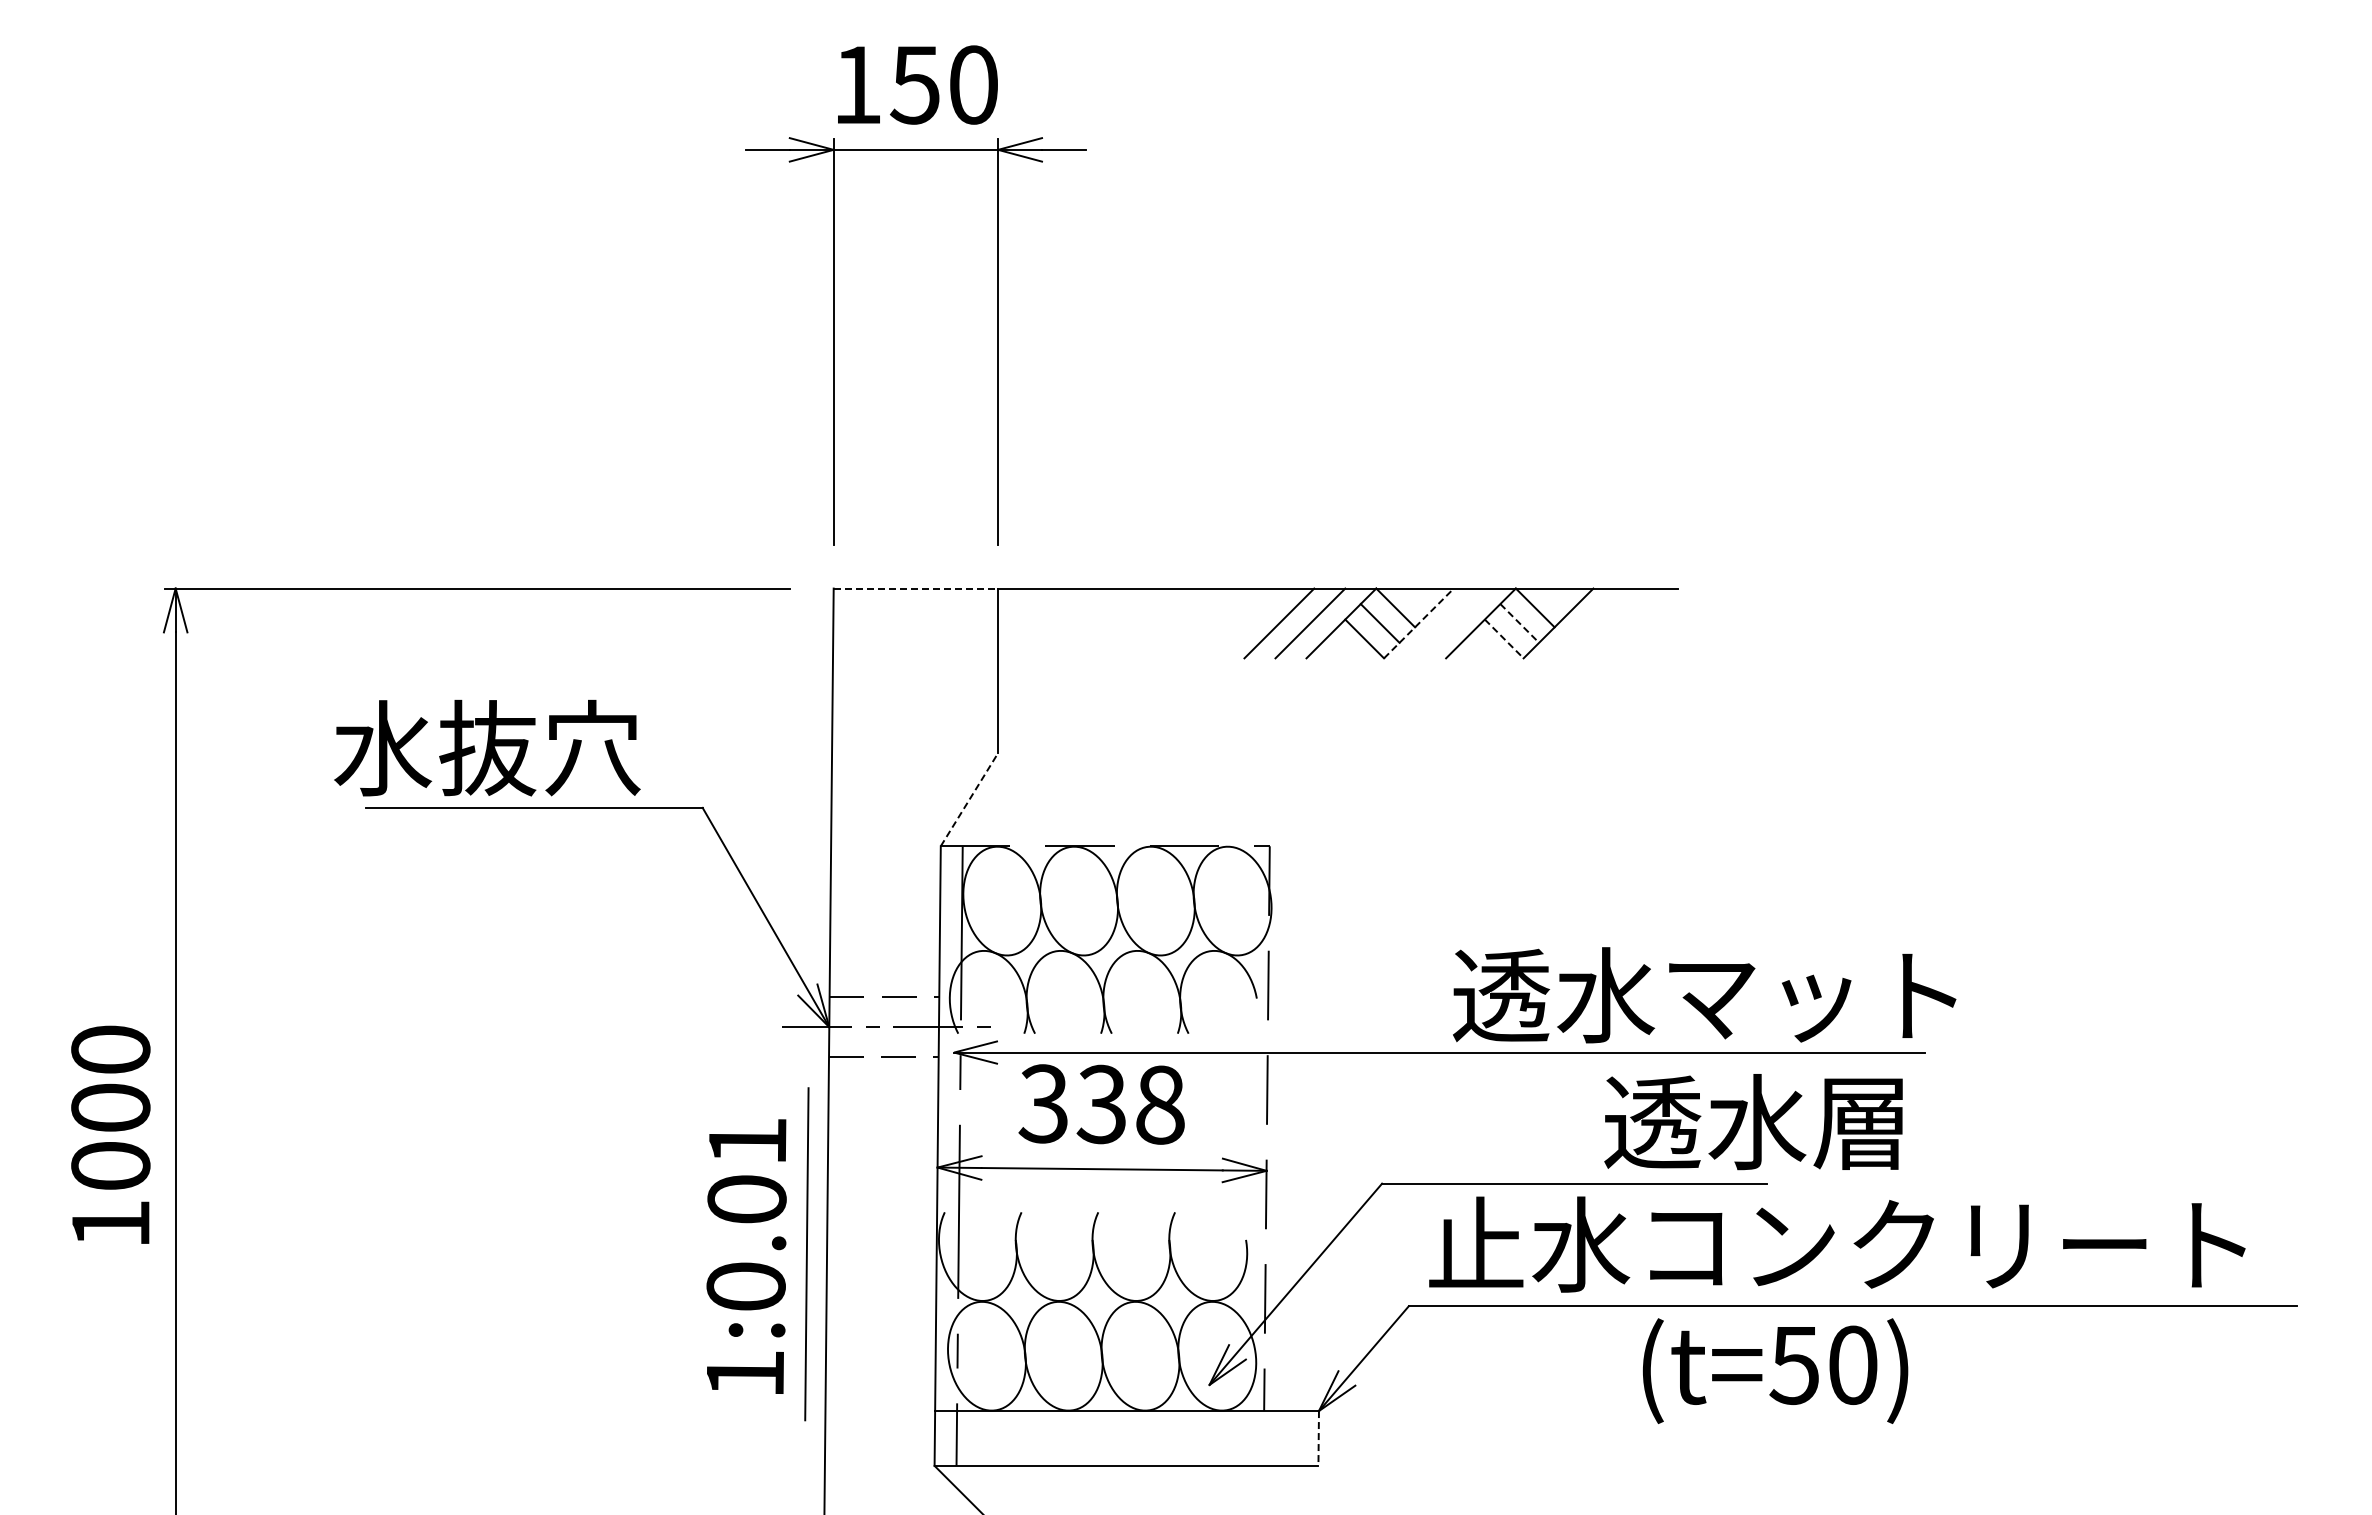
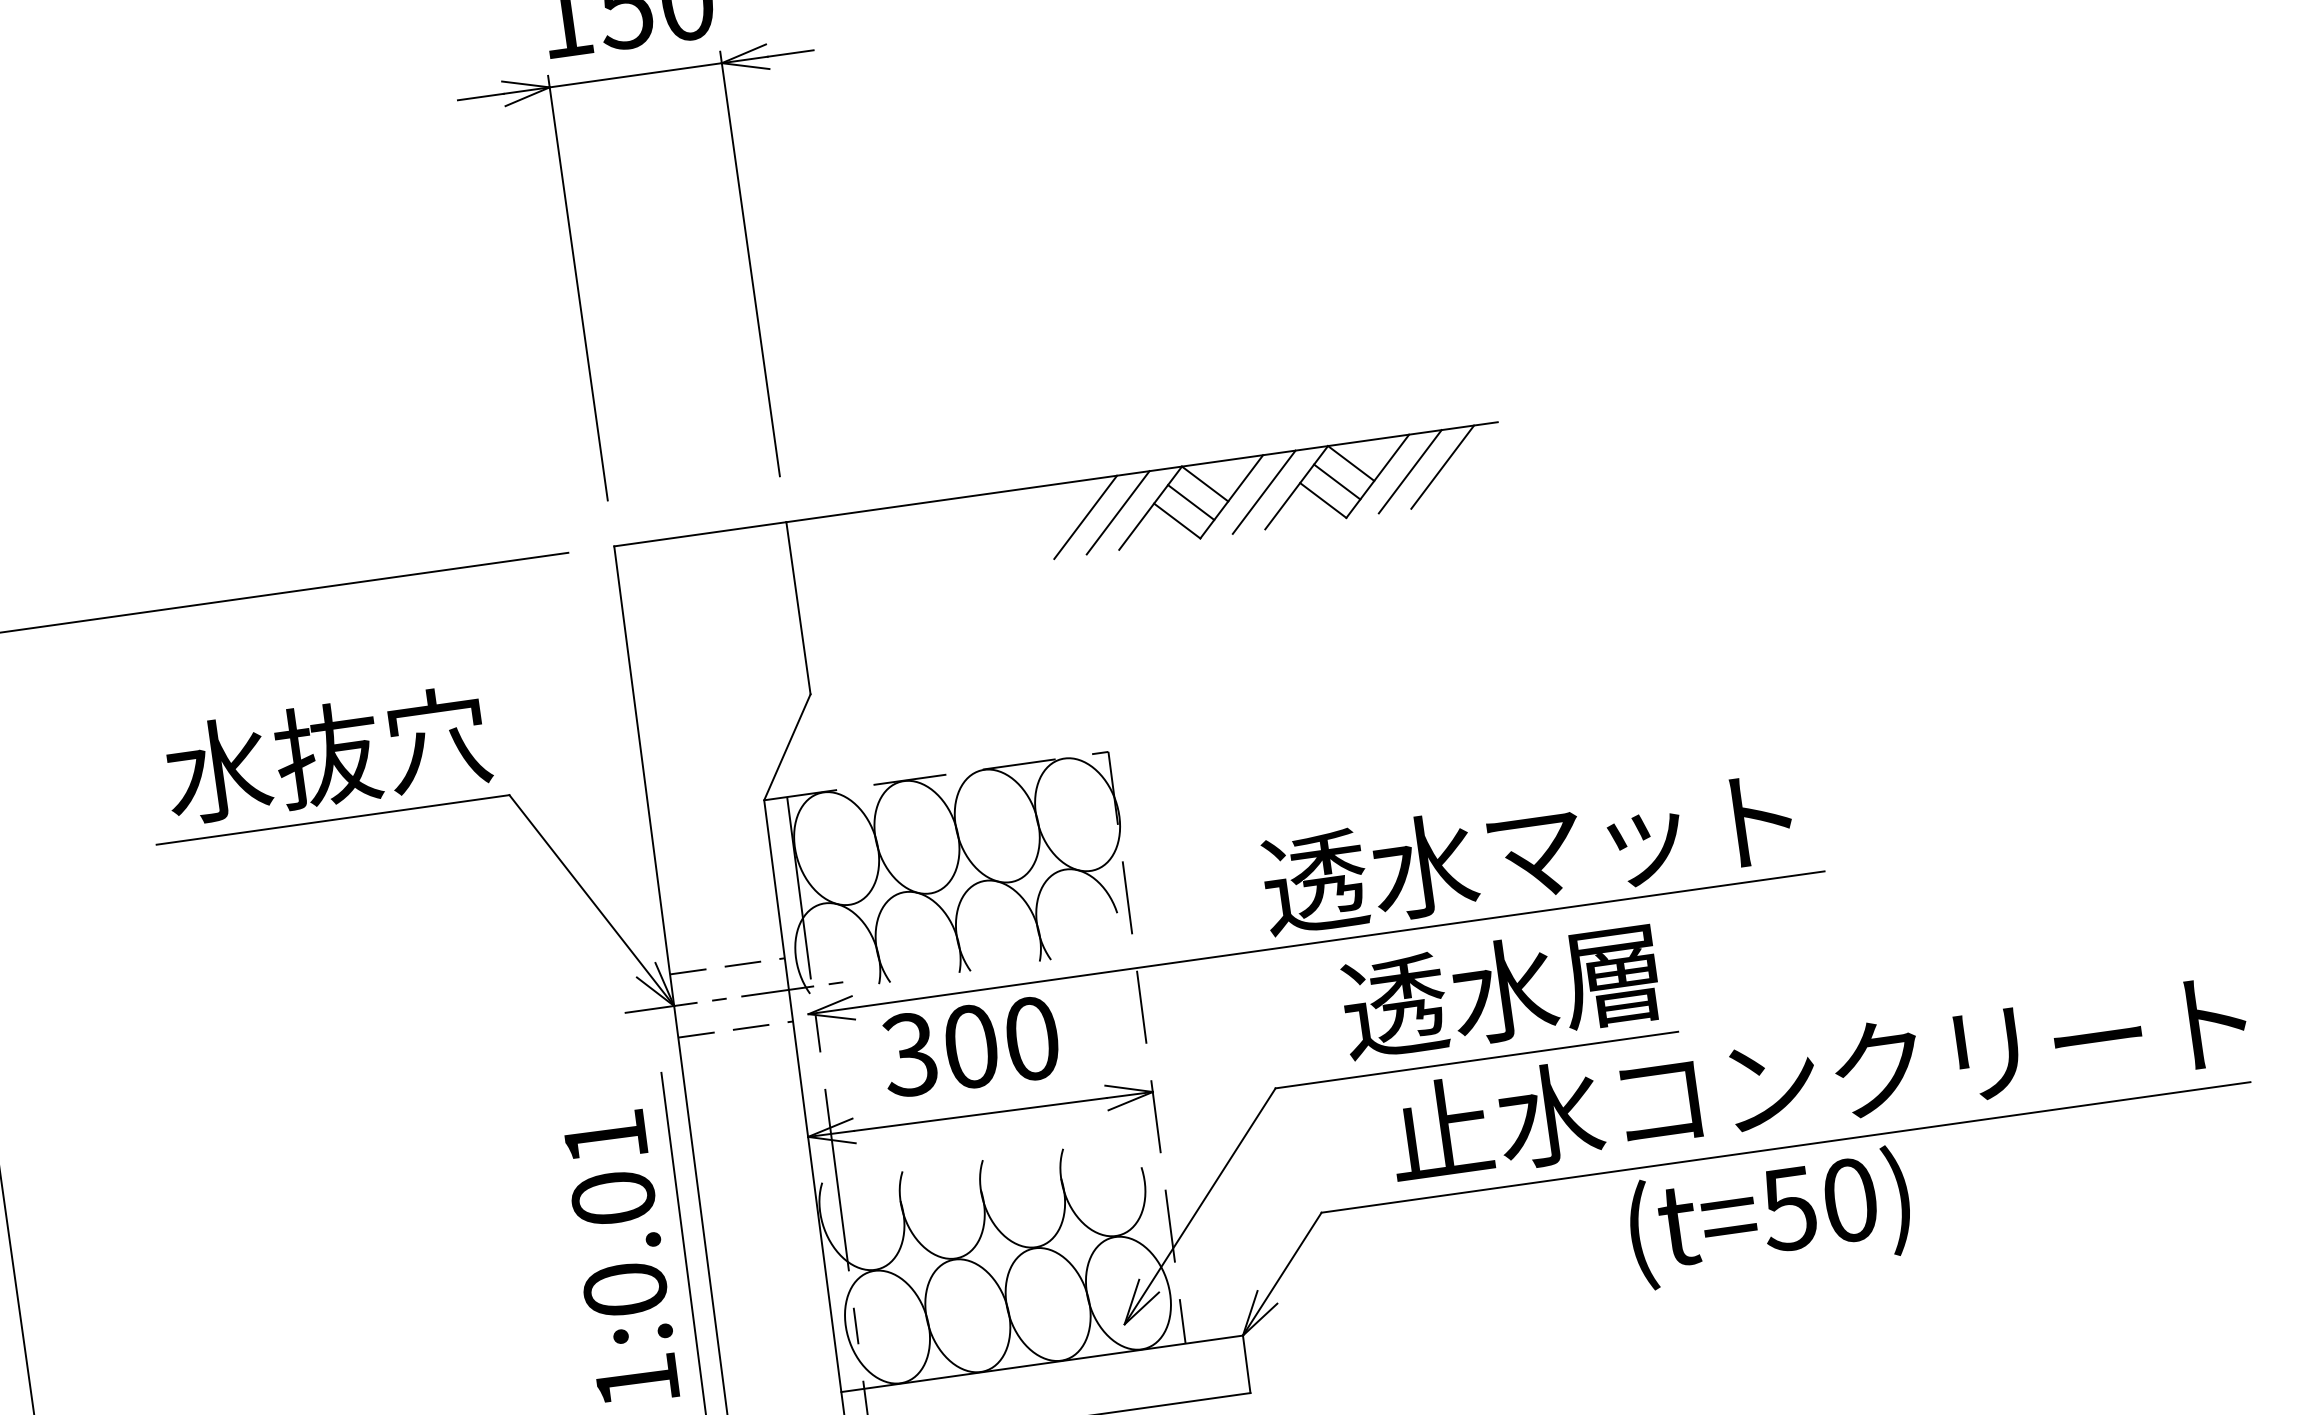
line: (916, 588) -> (700, 534), dashed -> solid
line: (1419, 623) -> (1232, 496), dashed -> solid
line: (1449, 623) -> (1263, 492), added
line: (1520, 623) -> (1338, 481), dashed -> solid
line: (1589, 623) -> (1410, 471), added
line: (1620, 623) -> (1442, 467), added
line: (1504, 639) -> (1323, 501), dashed -> solid
text: (487, 748) -> (327, 755), moved
line: (969, 799) -> (787, 747), dashed -> solid
text: (1704, 995) -> (1527, 852), moved
text: (1130, 1104) -> (1000, 1042), 338 -> 300
text: (1753, 1122) -> (1500, 991), moved
text: (1837, 1244) -> (1818, 1077), moved
text: (1775, 1370) -> (1769, 1217), moved
line: (1318, 1438) -> (1246, 1364), dashed -> solid

